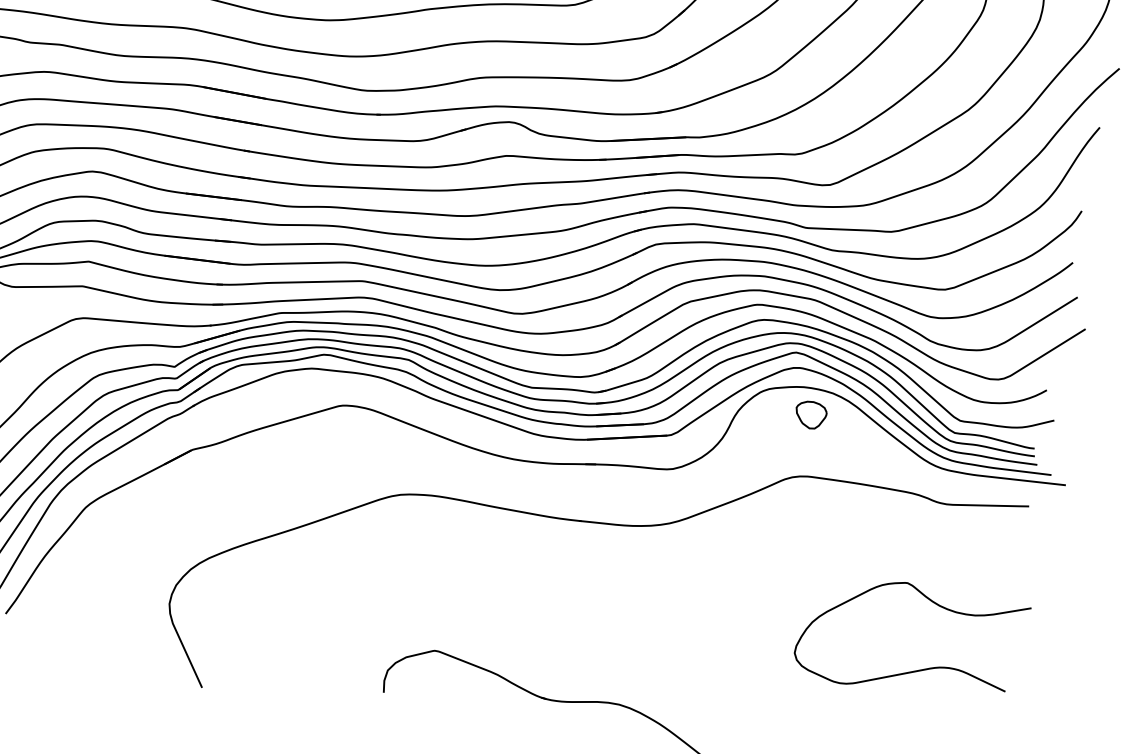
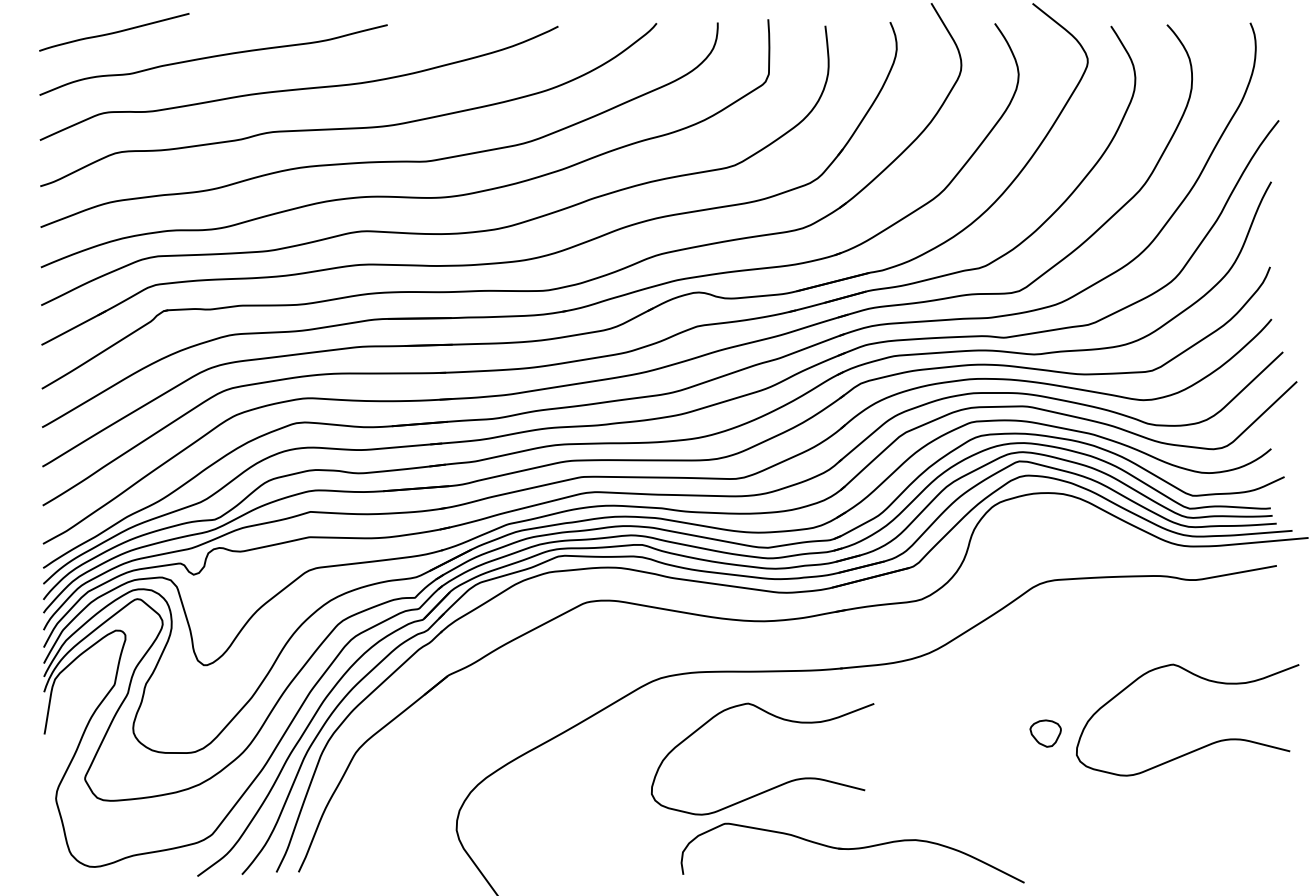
part: (810, 414) -> (1045, 733), moved
curve: (490, 623) -> (774, 786), added

